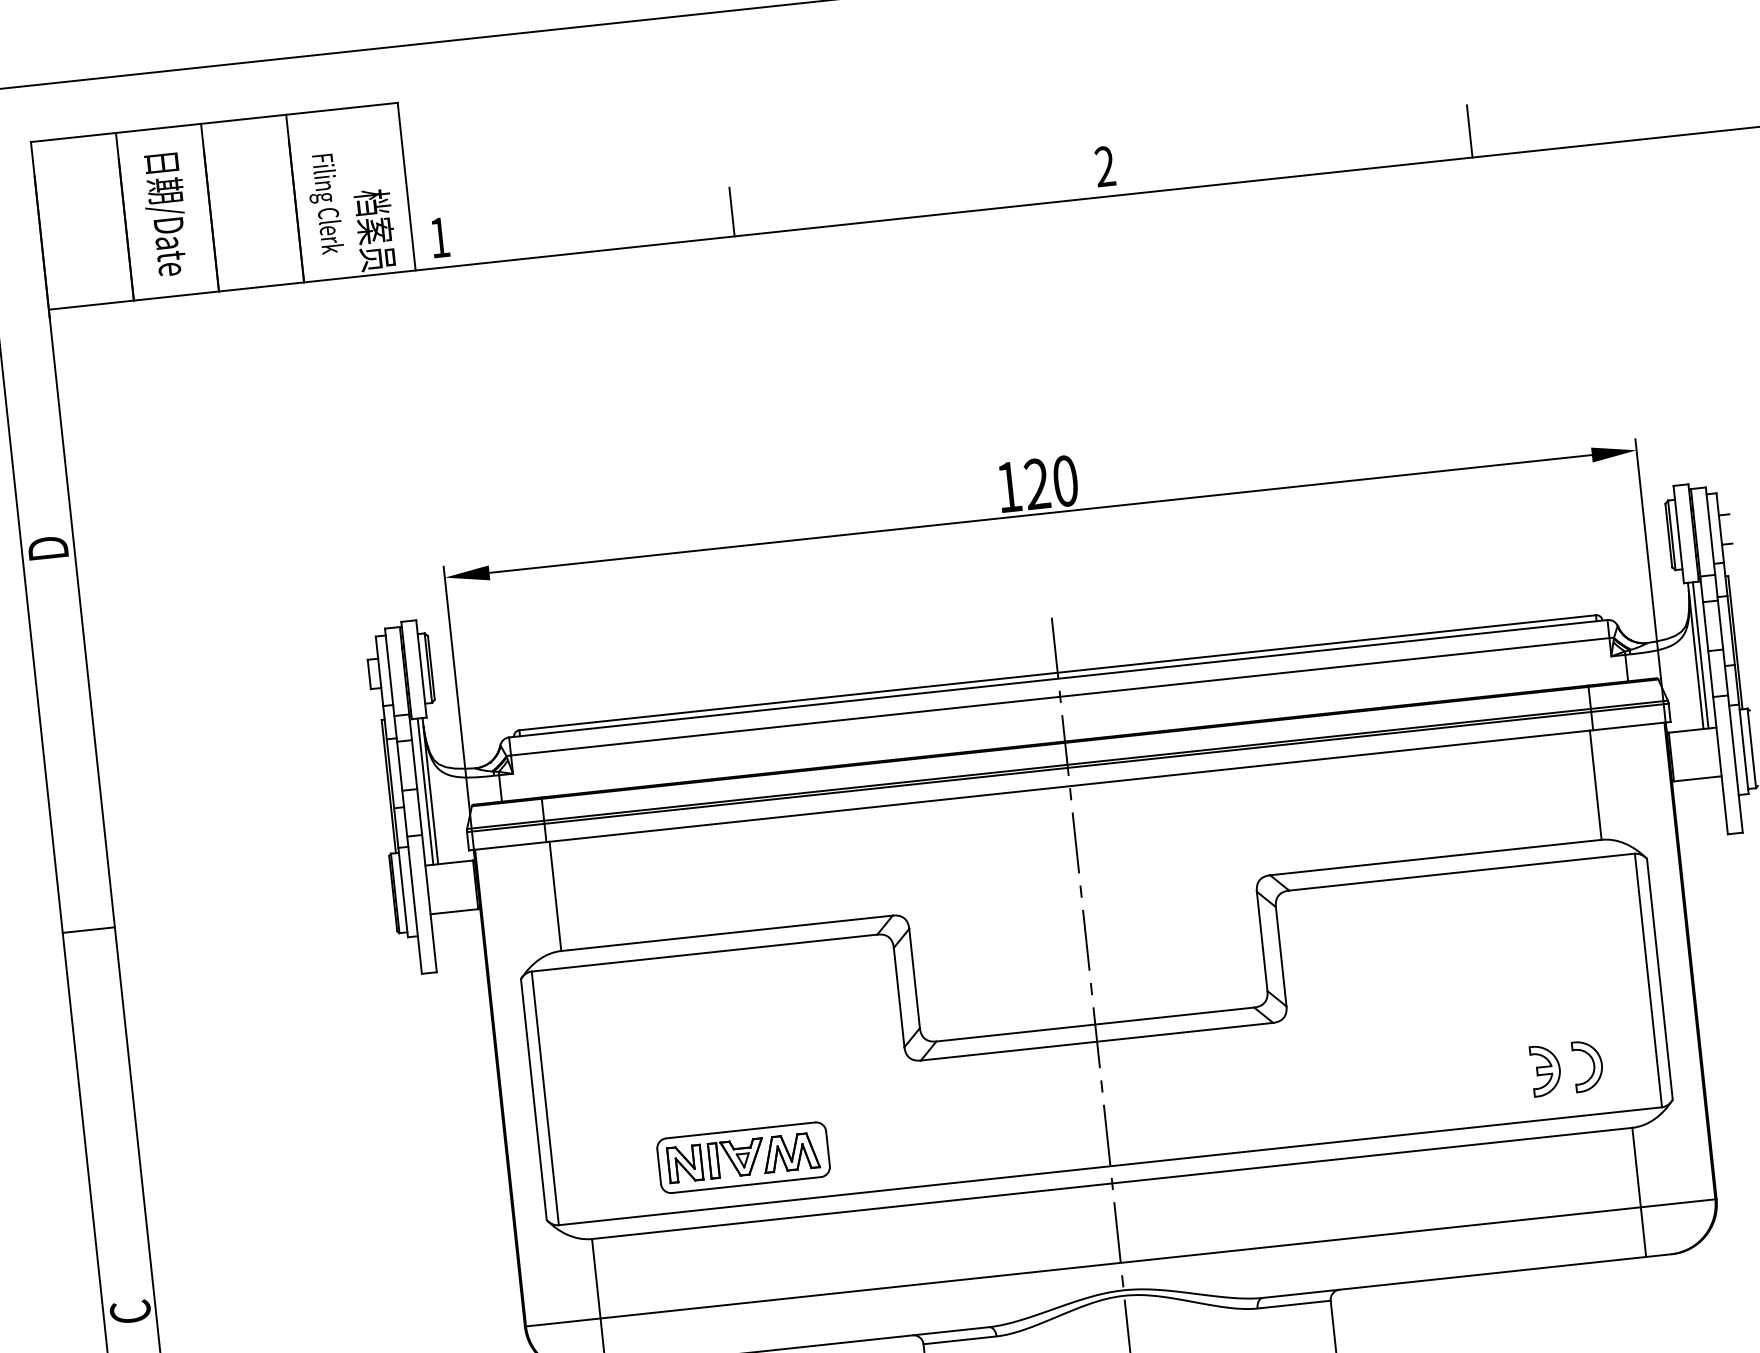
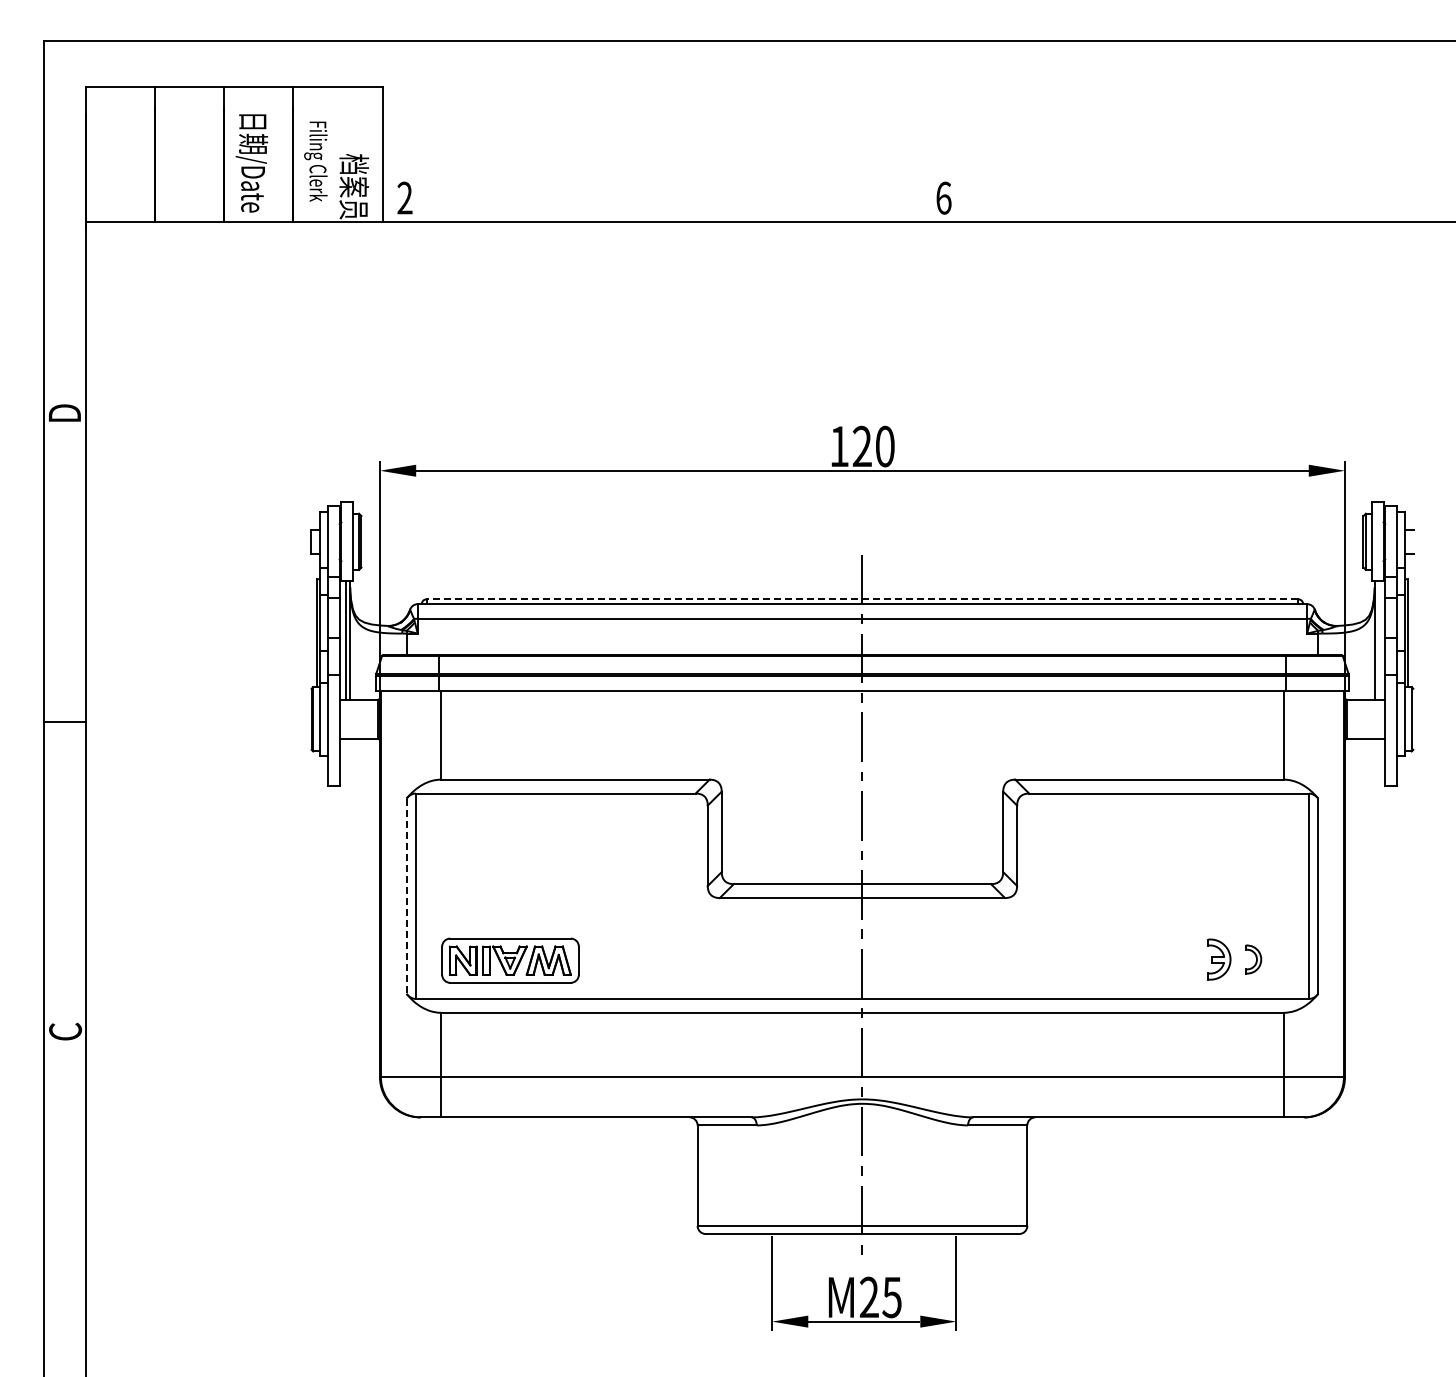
line: (1469, 131) -> (1238, 201), removed
text: (1104, 165) -> (943, 197), 2 -> 6
line: (732, 211) -> (641, 202), removed
text: (165, 214) -> (251, 163), moved
text: (439, 236) -> (404, 197), 1 -> 2
line: (1700, 655) -> (1378, 640), removed
line: (1057, 672) -> (862, 599), solid -> dashed
part: (1588, 1065) -> (1253, 959), size x0.7
line: (533, 1099) -> (406, 896), solid -> dashed
part: (743, 1157) -> (510, 960), moved

